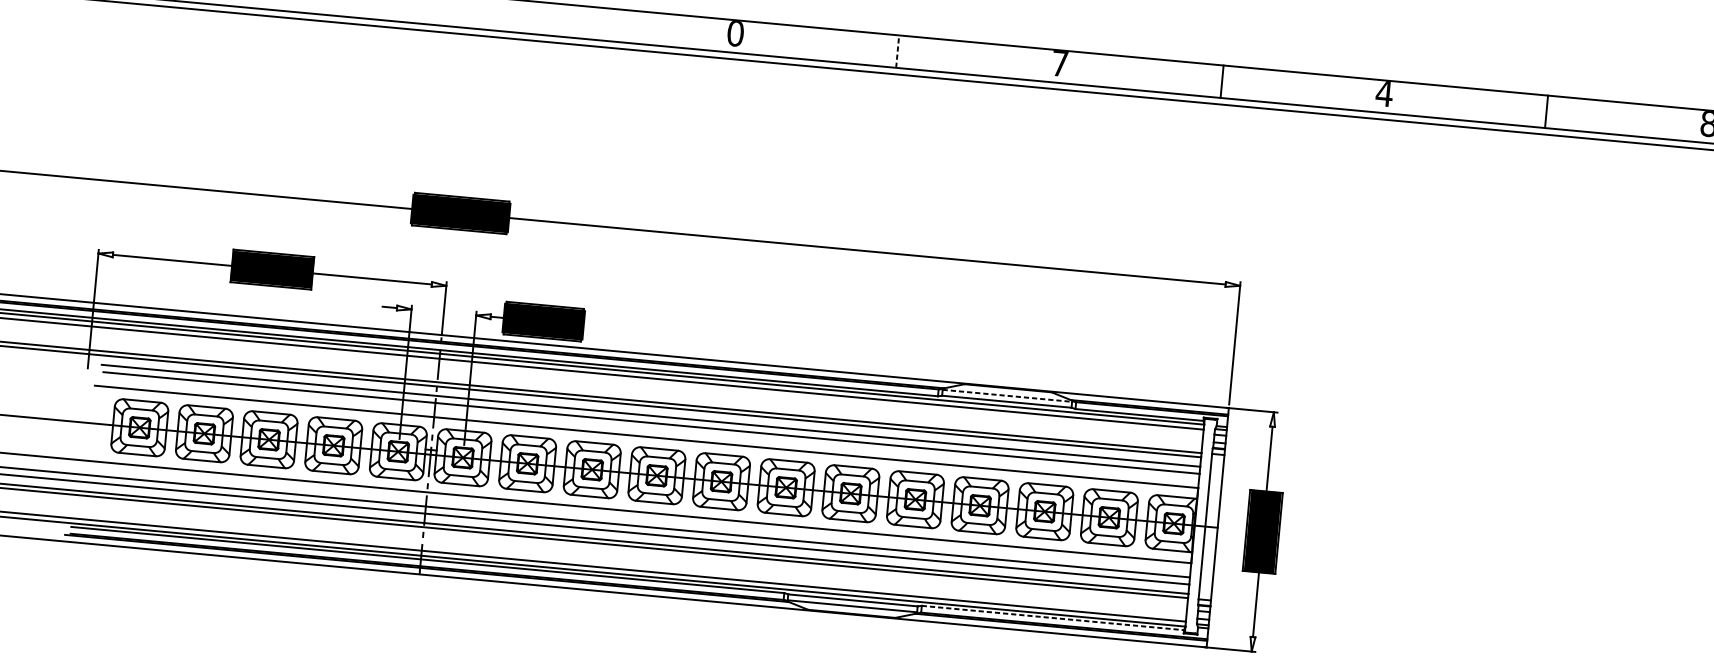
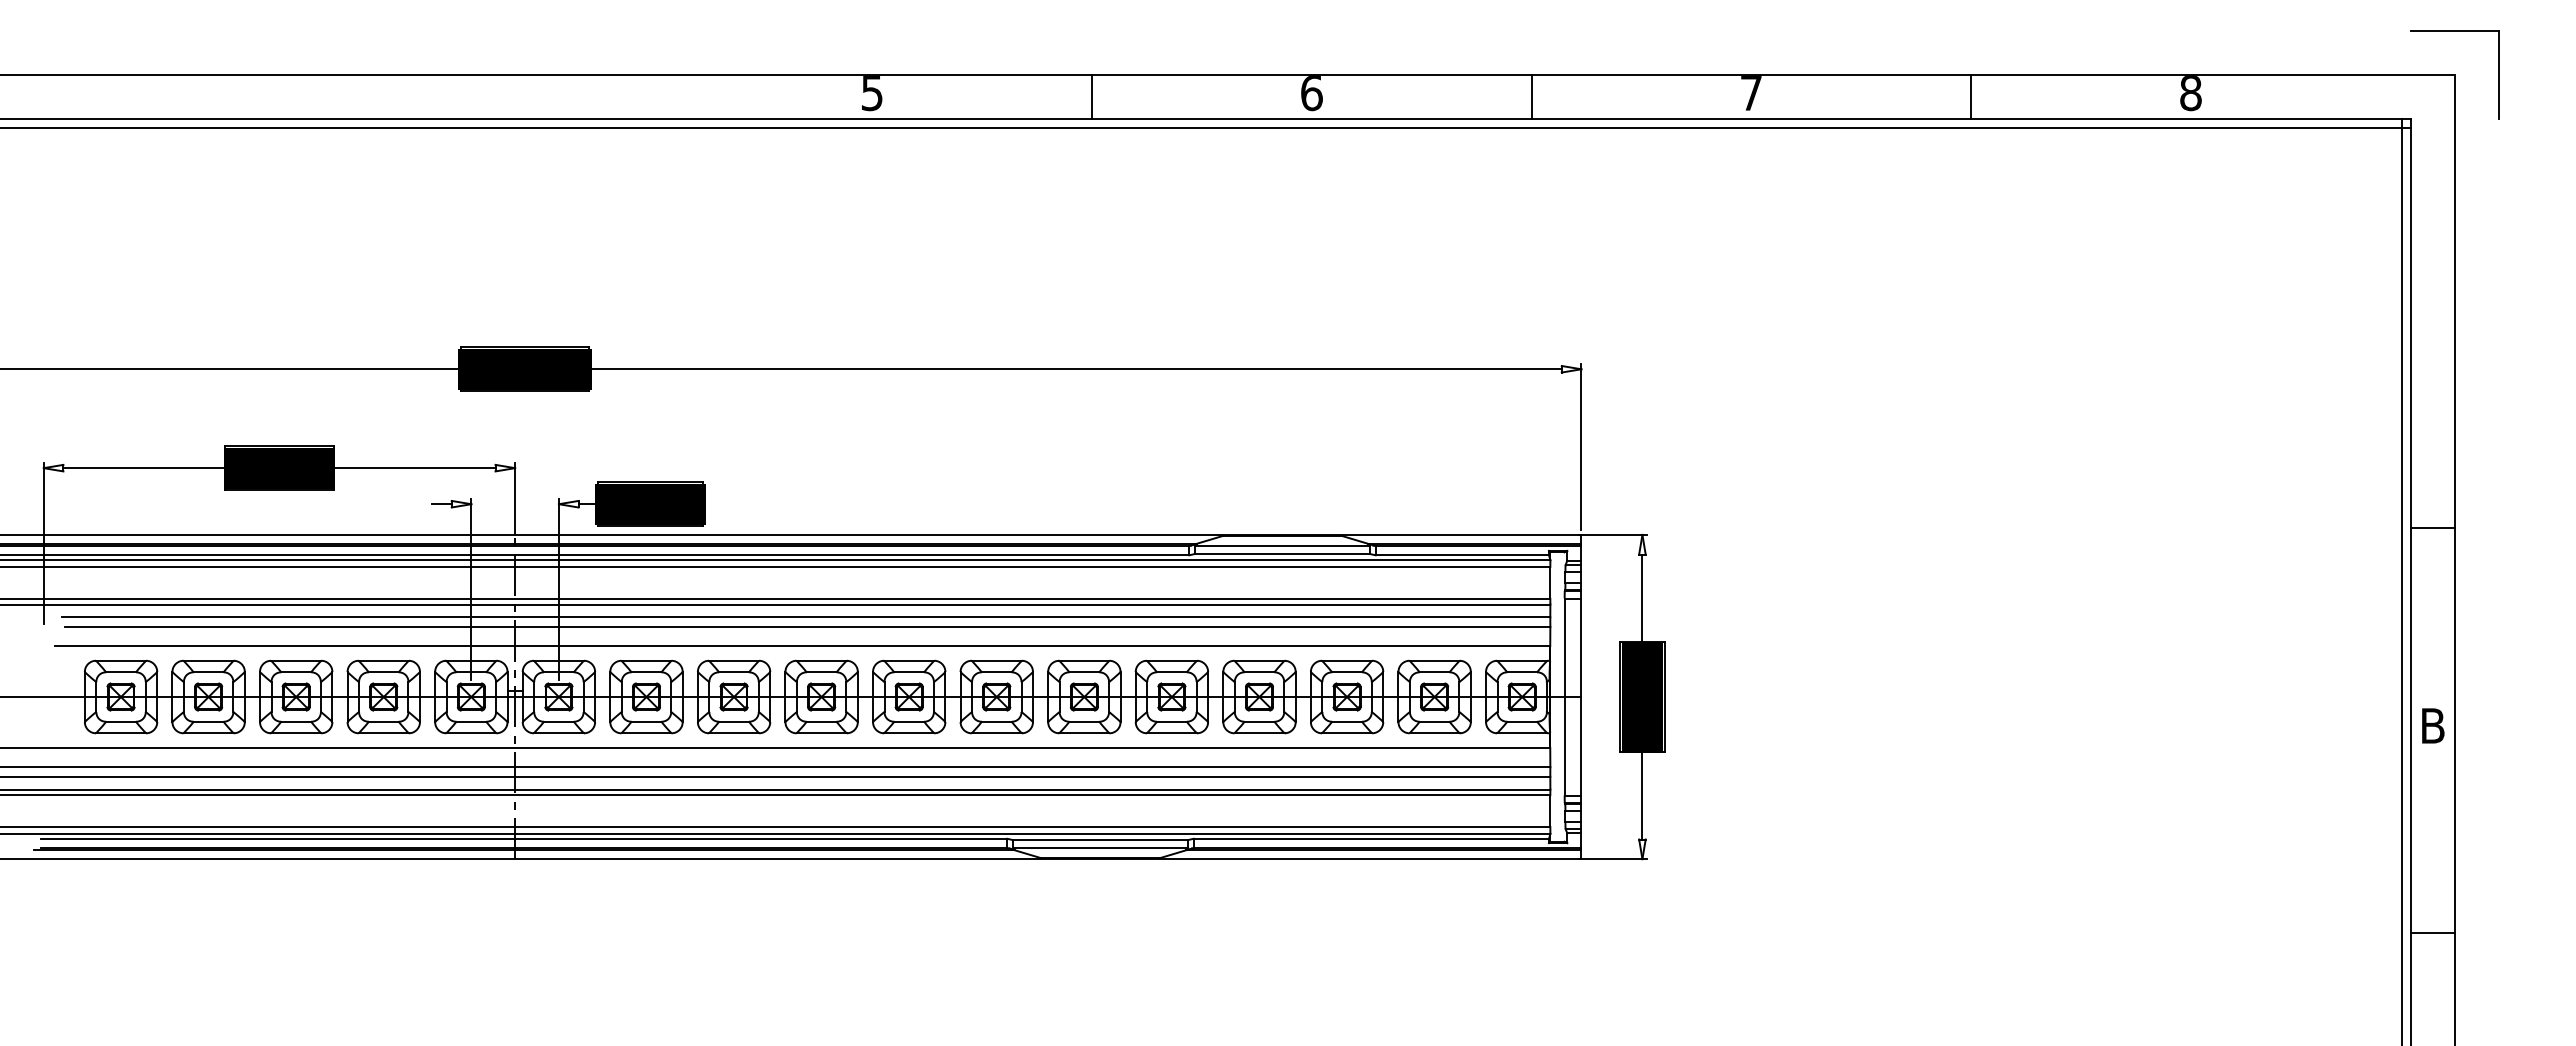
text: (735, 33) -> (872, 93), 0 -> 5
line: (897, 51) -> (1092, 97), dashed -> solid
text: (1059, 63) -> (1311, 93), 7 -> 6
text: (1383, 93) -> (1750, 93), 4 -> 7
line: (1007, 396) -> (1282, 546), dashed -> solid
line: (1053, 617) -> (1371, 838), dashed -> solid

